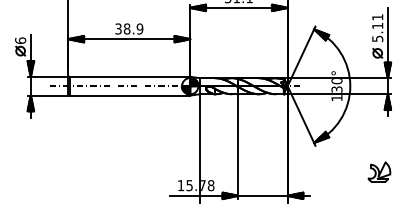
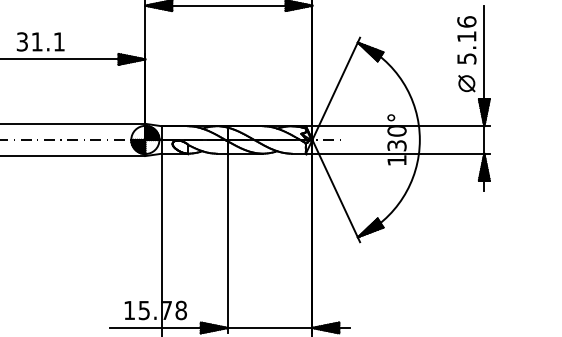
text: (377, 17) -> (466, 22), 5.11 -> 5.16
text: (133, 28) -> (48, 41), 38.9 -> 31.1
part: (379, 171) -> (469, 286), removed

